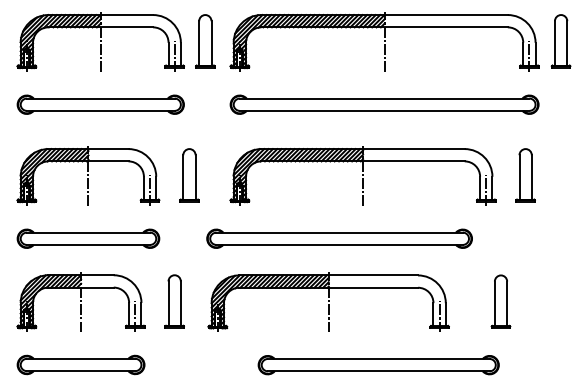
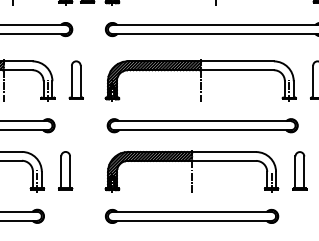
part: (339, 238) -> (202, 125), moved
part: (328, 301) -> (191, 170), moved
part: (378, 365) -> (191, 216), moved

